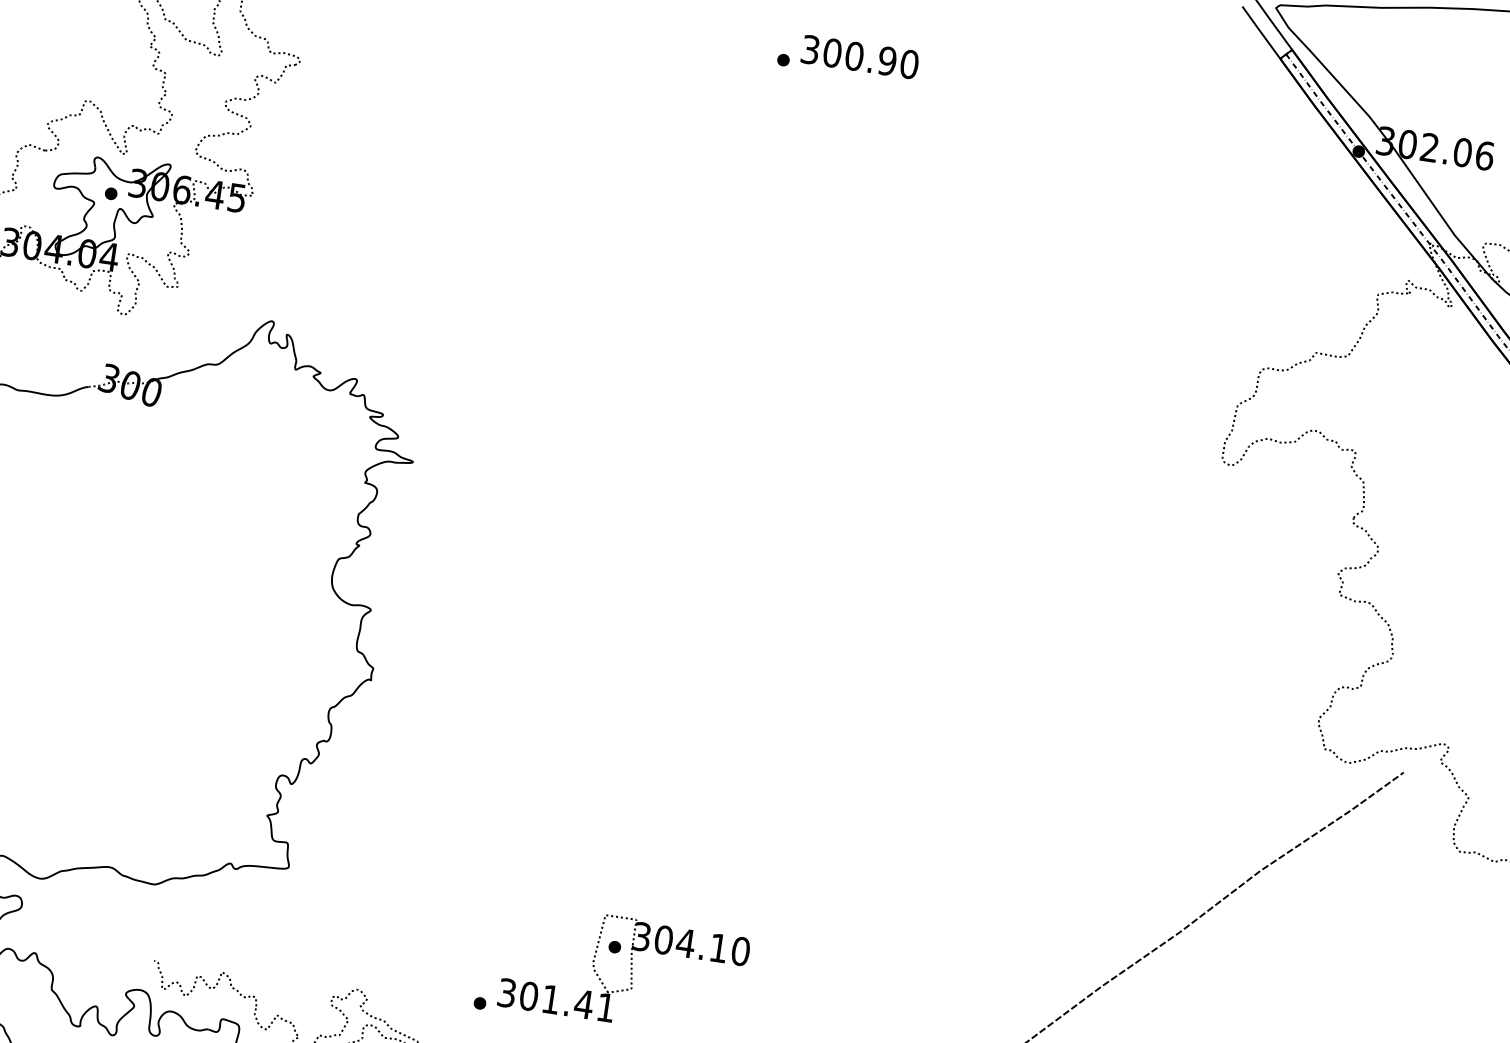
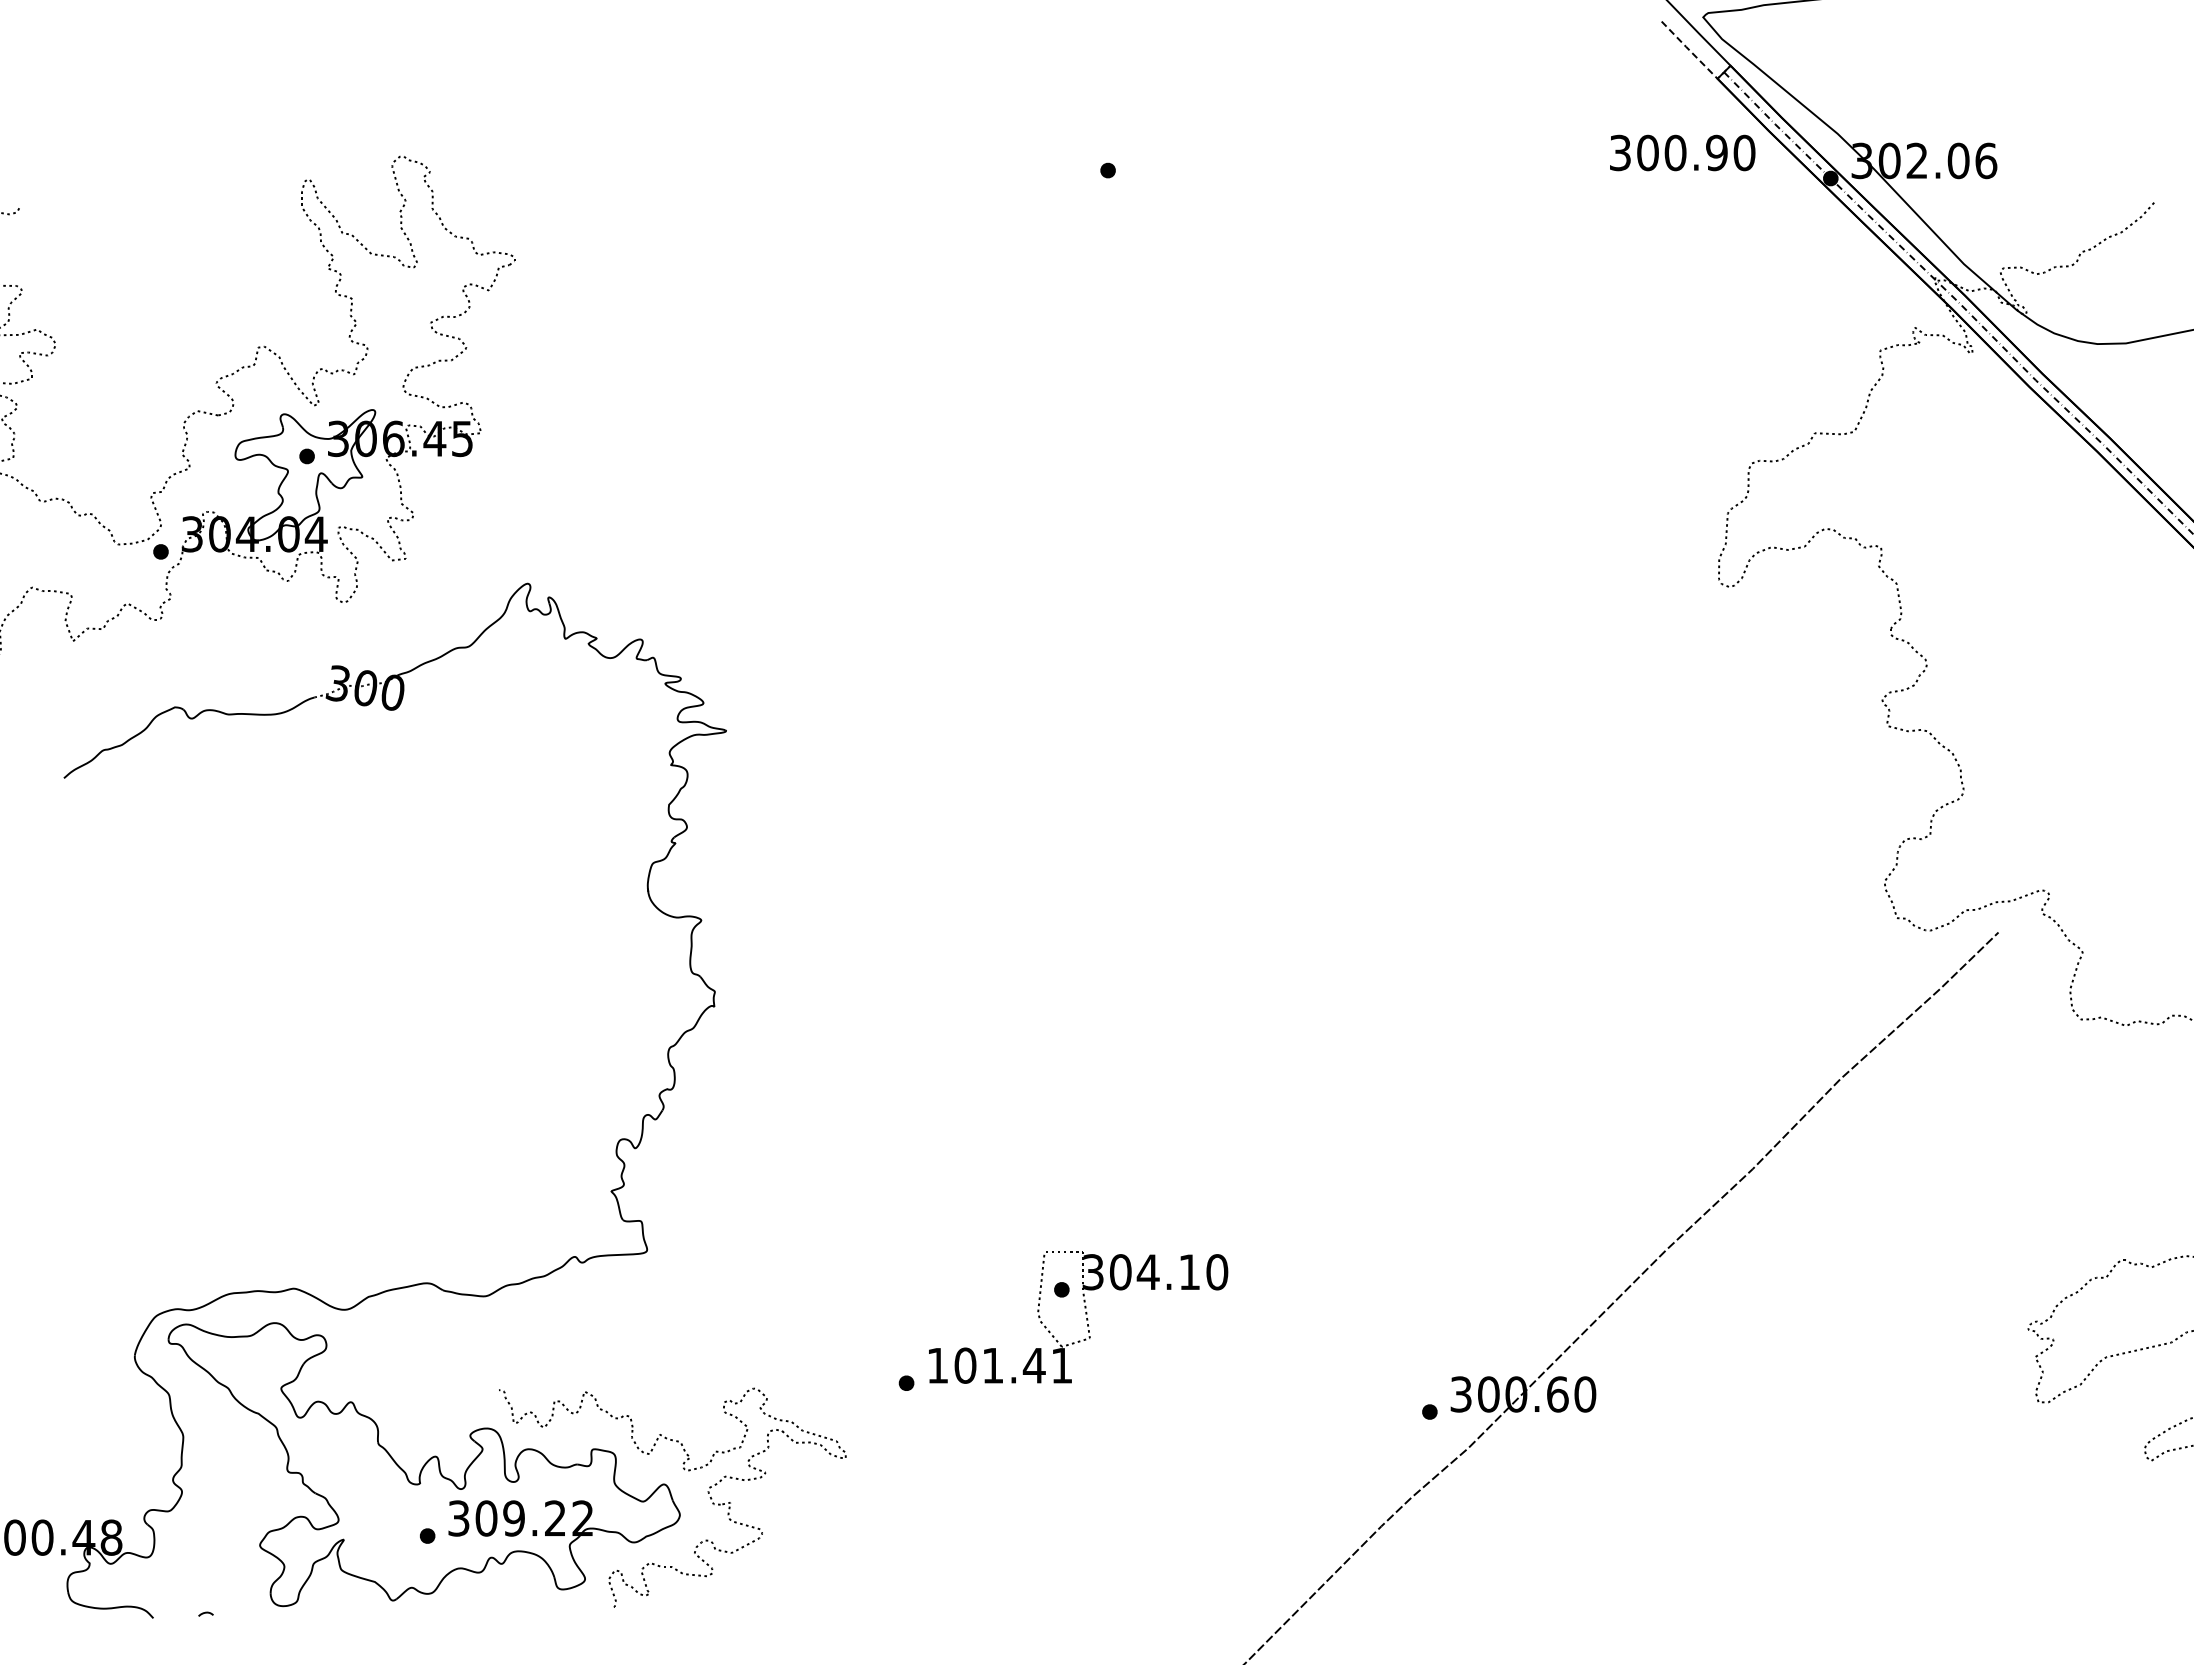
line: (1260, 31) -> (1688, 49), solid -> dashed
text: (860, 56) -> (1682, 152), moved
text: (506, 992) -> (937, 1365), 301.41 -> 101.41

